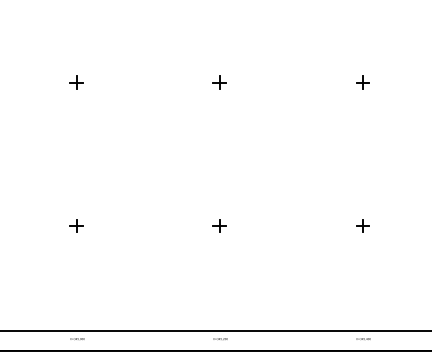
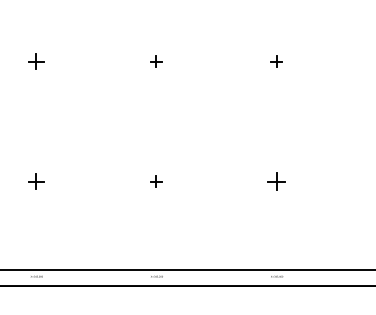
part: (77, 82) -> (36, 61), size x1.4
part: (77, 225) -> (36, 181), size x1.4
part: (362, 225) -> (276, 181), size x1.6

